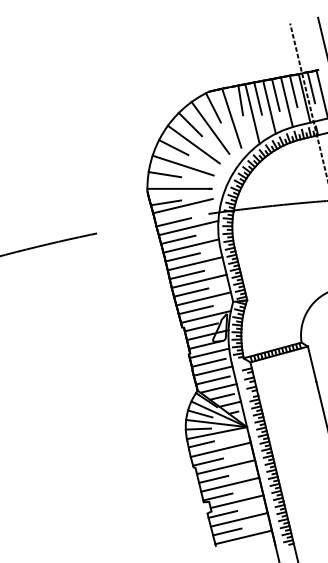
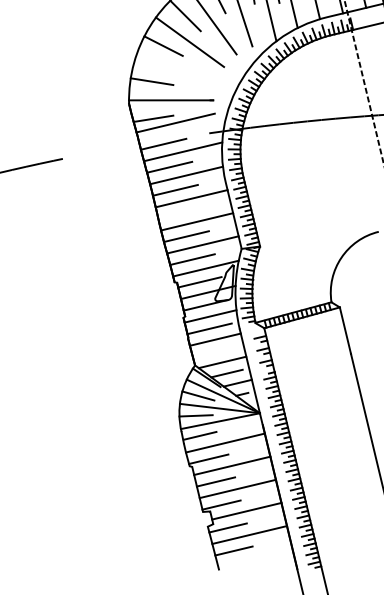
line: (182, 165) -> (175, 69), removed
line: (186, 274) -> (180, 212), removed
line: (212, 380) -> (214, 352), removed
line: (243, 537) -> (255, 558), removed

